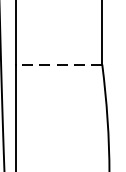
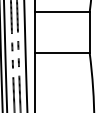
line: (57, 64) -> (61, 53), dashed -> solid

